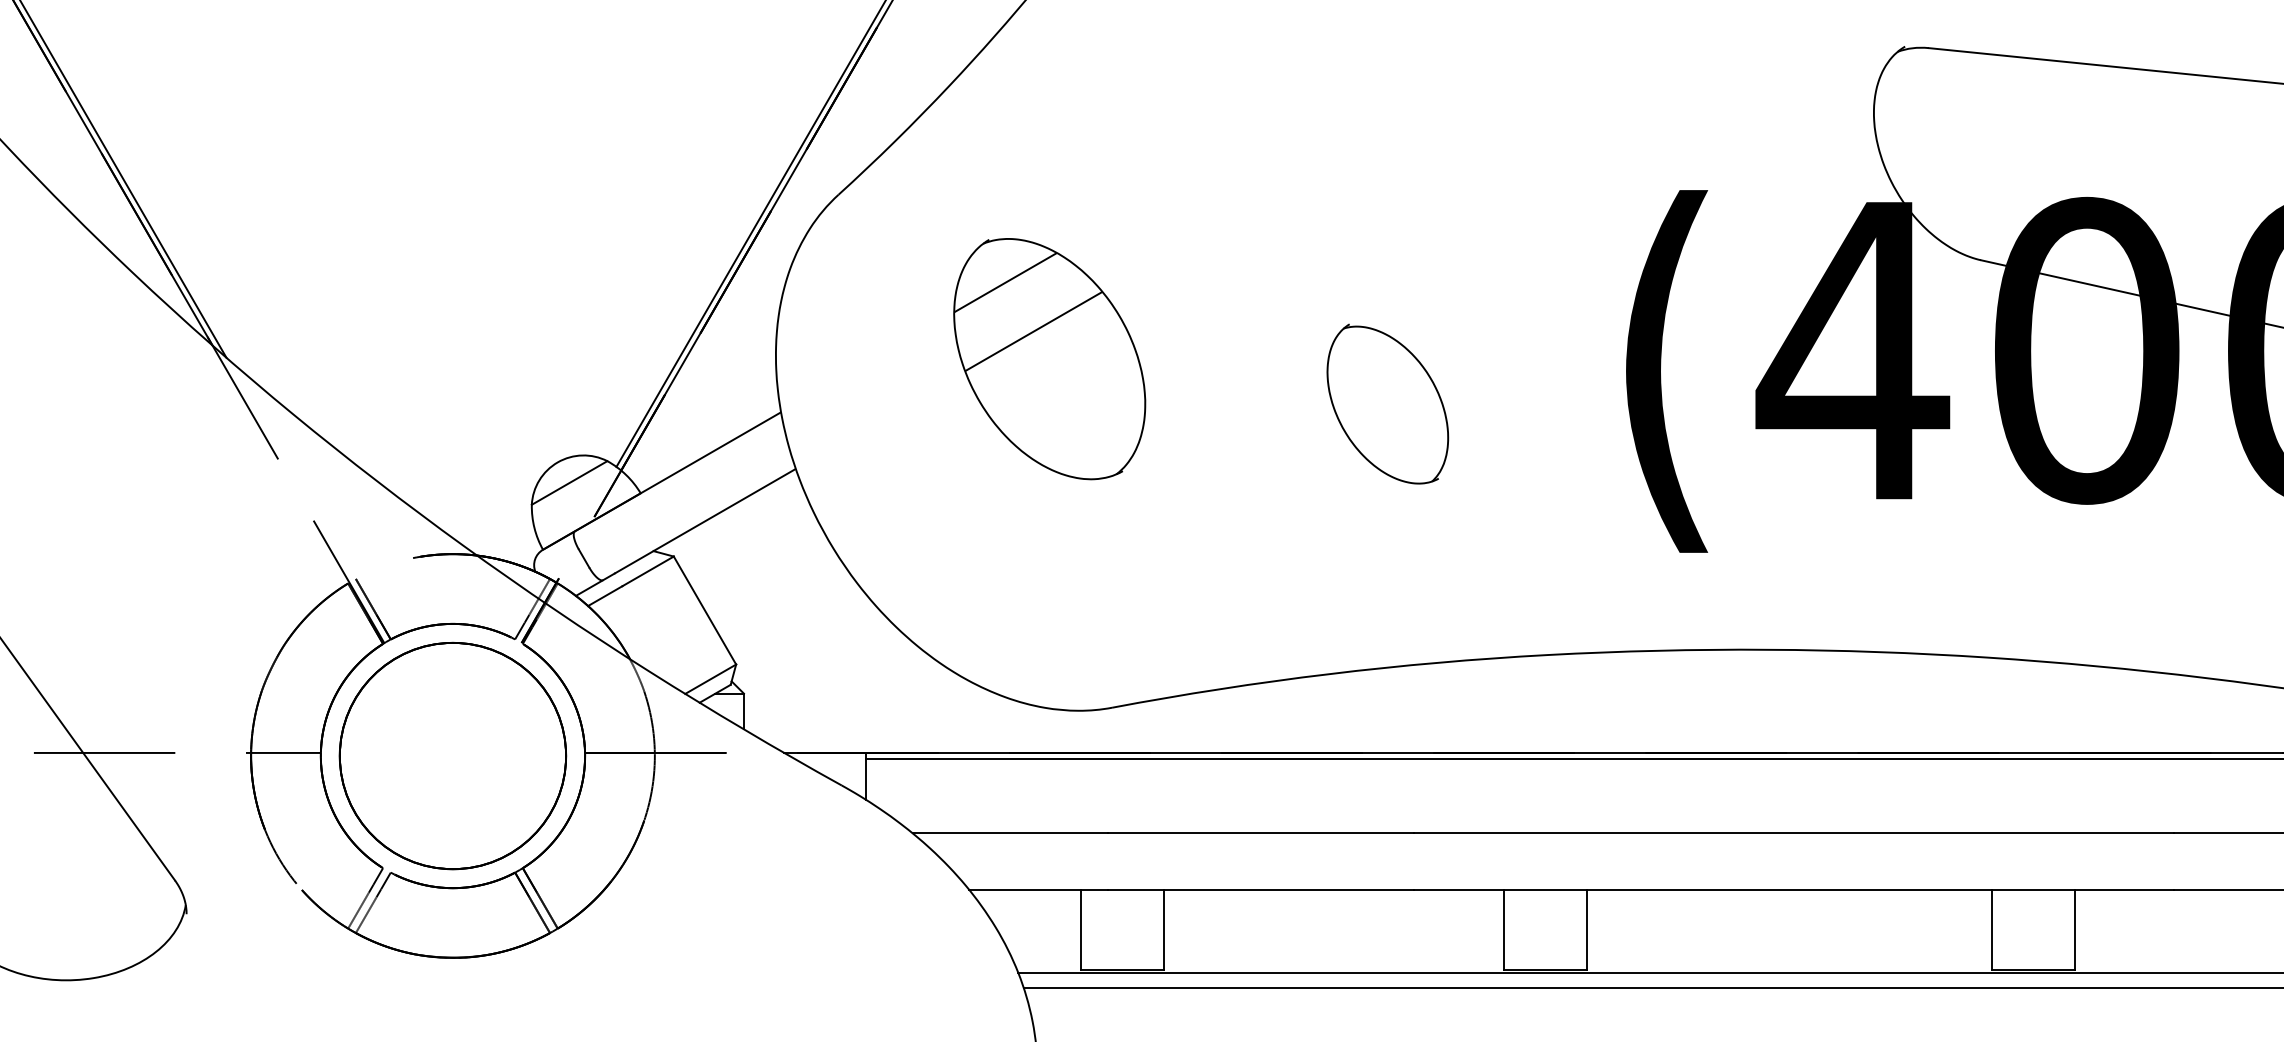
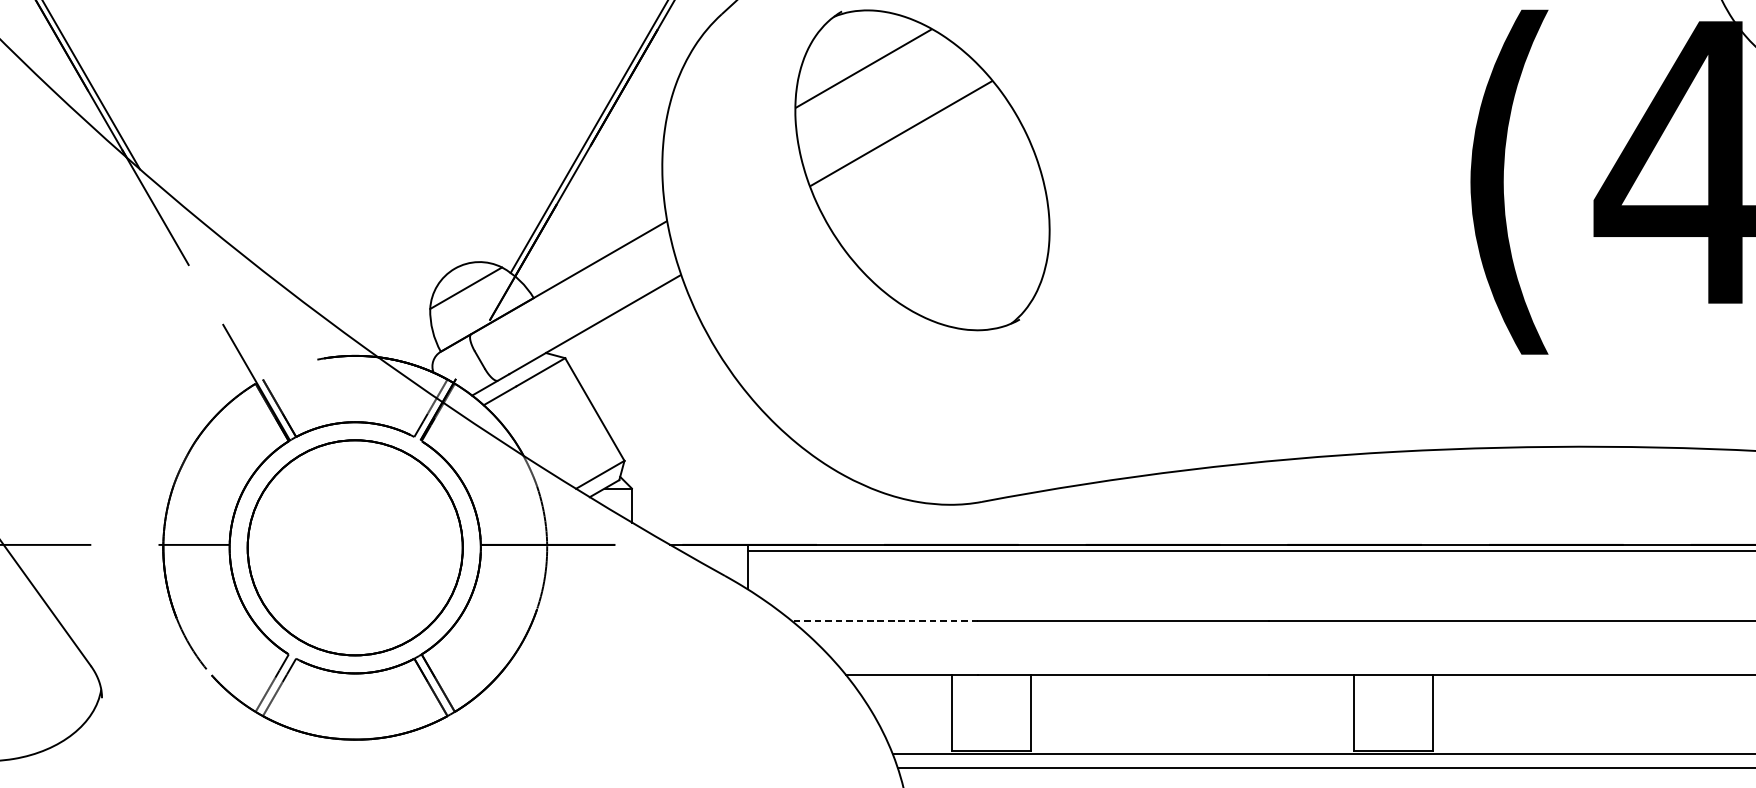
part: (1049, 359) -> (922, 170), size x1.4
part: (1387, 403) -> (1243, 212), removed
line: (1010, 833) -> (885, 621), solid -> dashed

